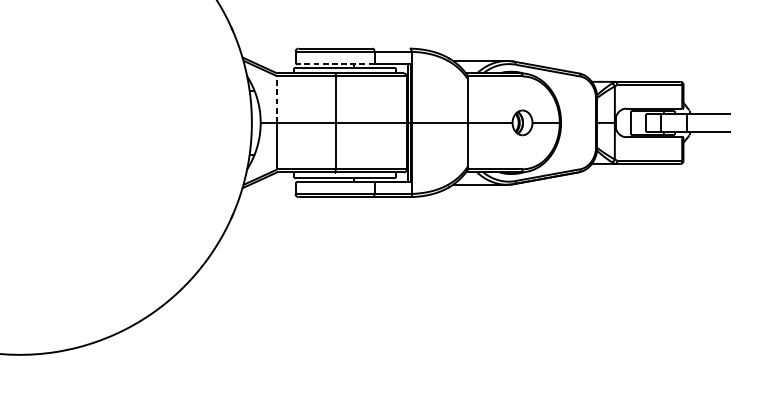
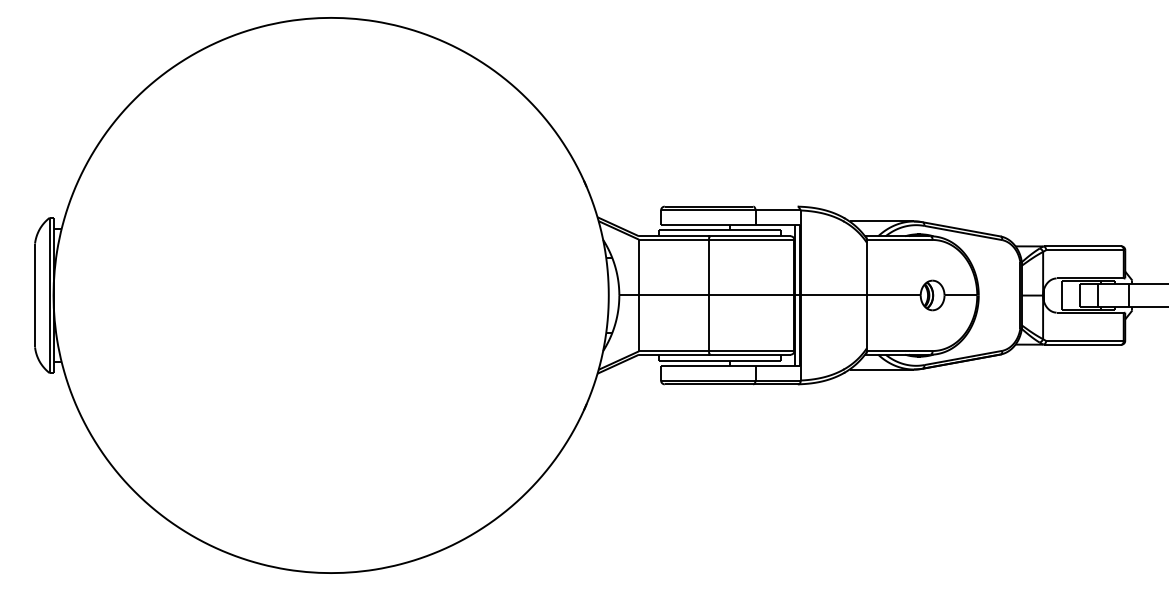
line: (334, 64) -> (707, 225), dashed -> solid
line: (277, 99) -> (639, 267), dashed -> solid

